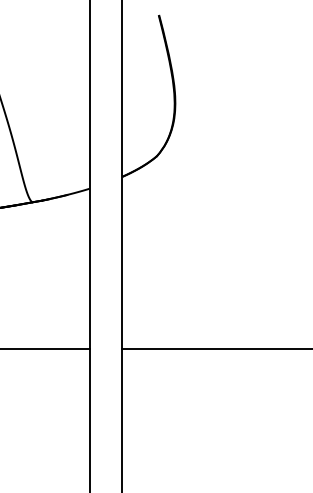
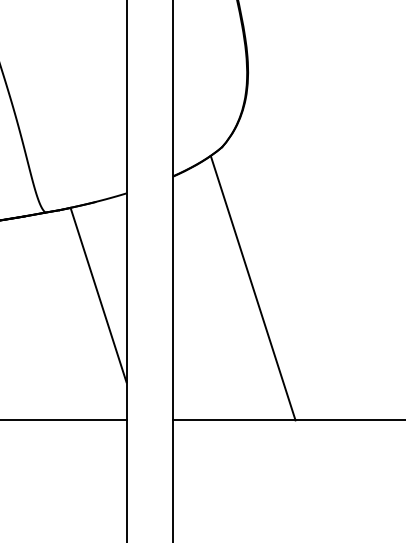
line: (178, 255) -> (252, 287), added
line: (69, 260) -> (98, 295), added

